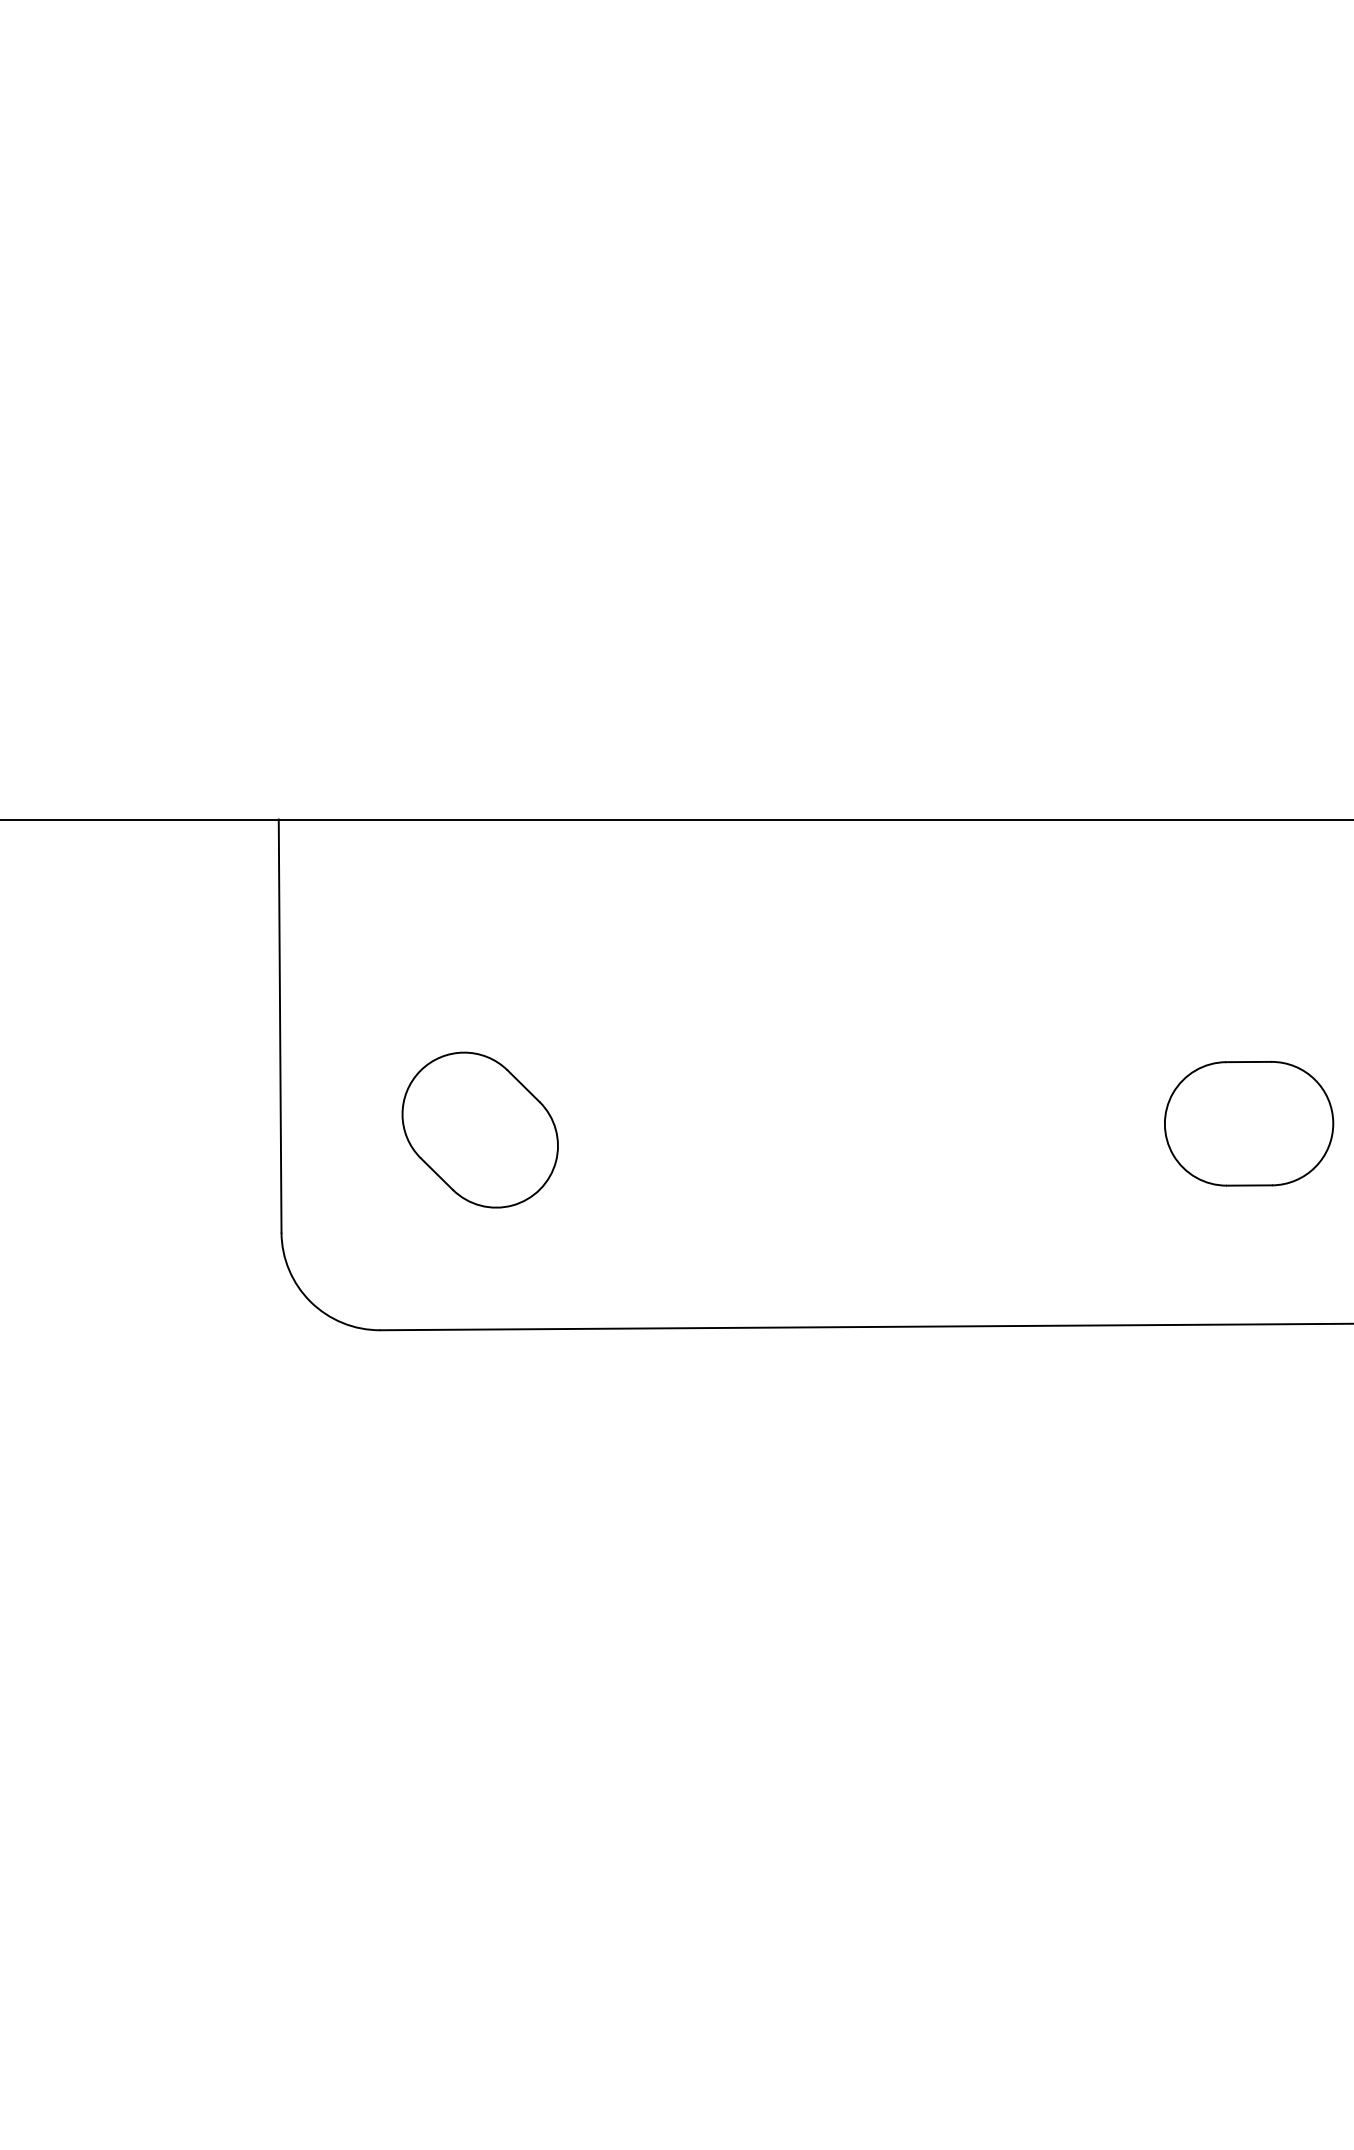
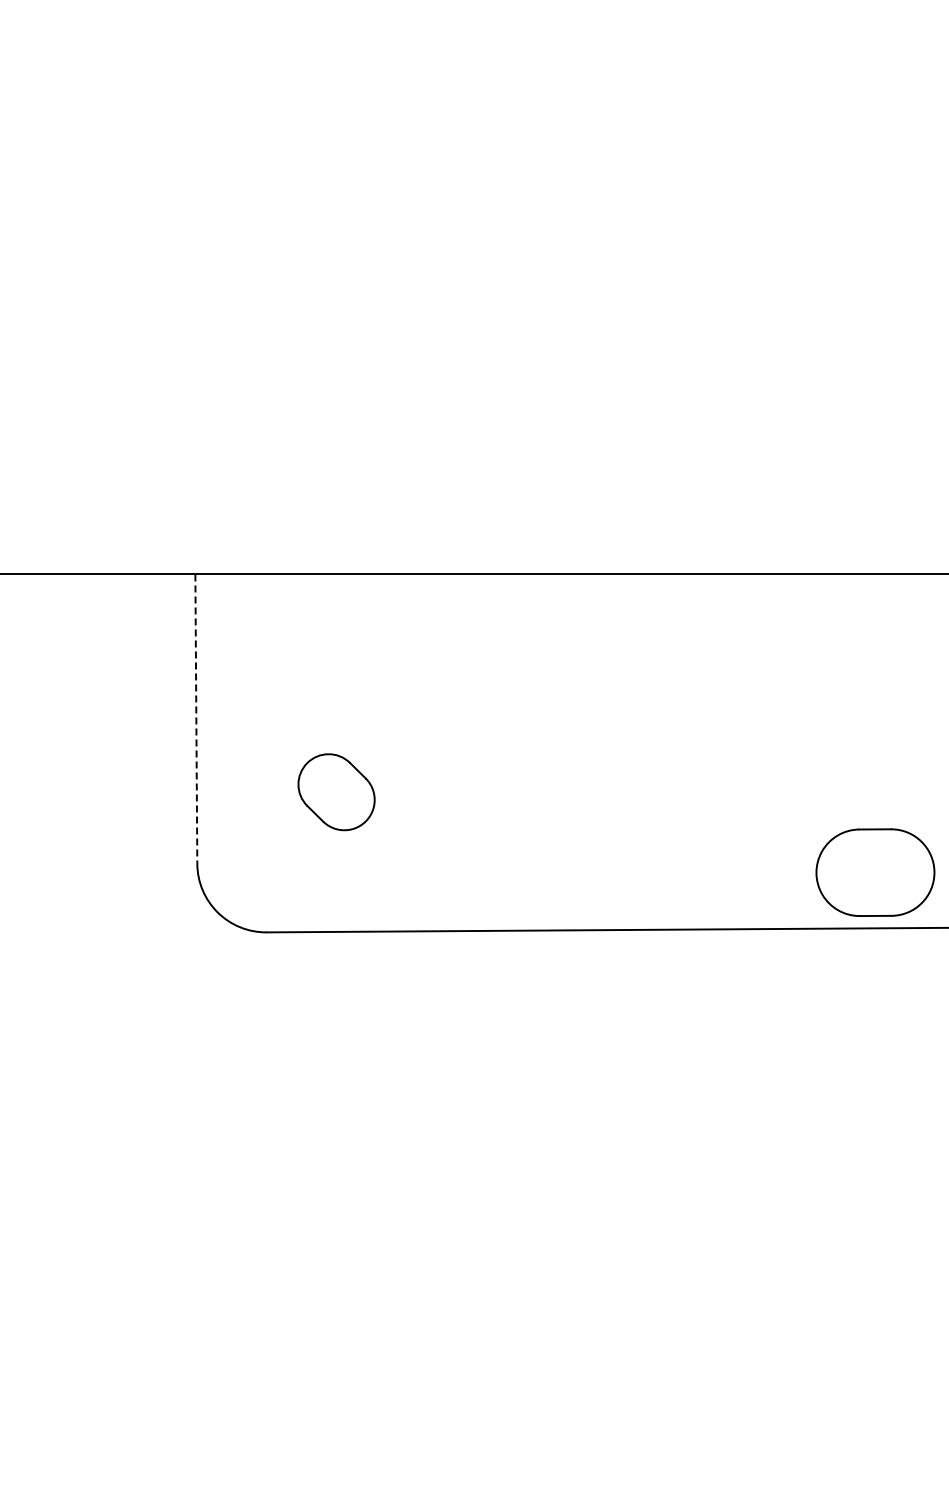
line: (280, 1026) -> (196, 719), solid -> dashed
part: (1249, 1123) -> (875, 872), moved
part: (480, 1130) -> (336, 792), size x0.7

